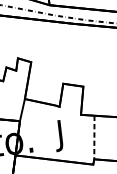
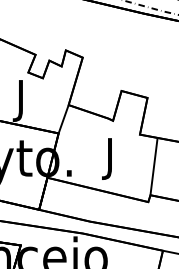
line: (94, 137) -> (154, 166), dashed -> solid

